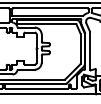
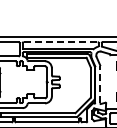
line: (51, 8) -> (61, 42), solid -> dashed
line: (90, 50) -> (100, 84), solid -> dashed

